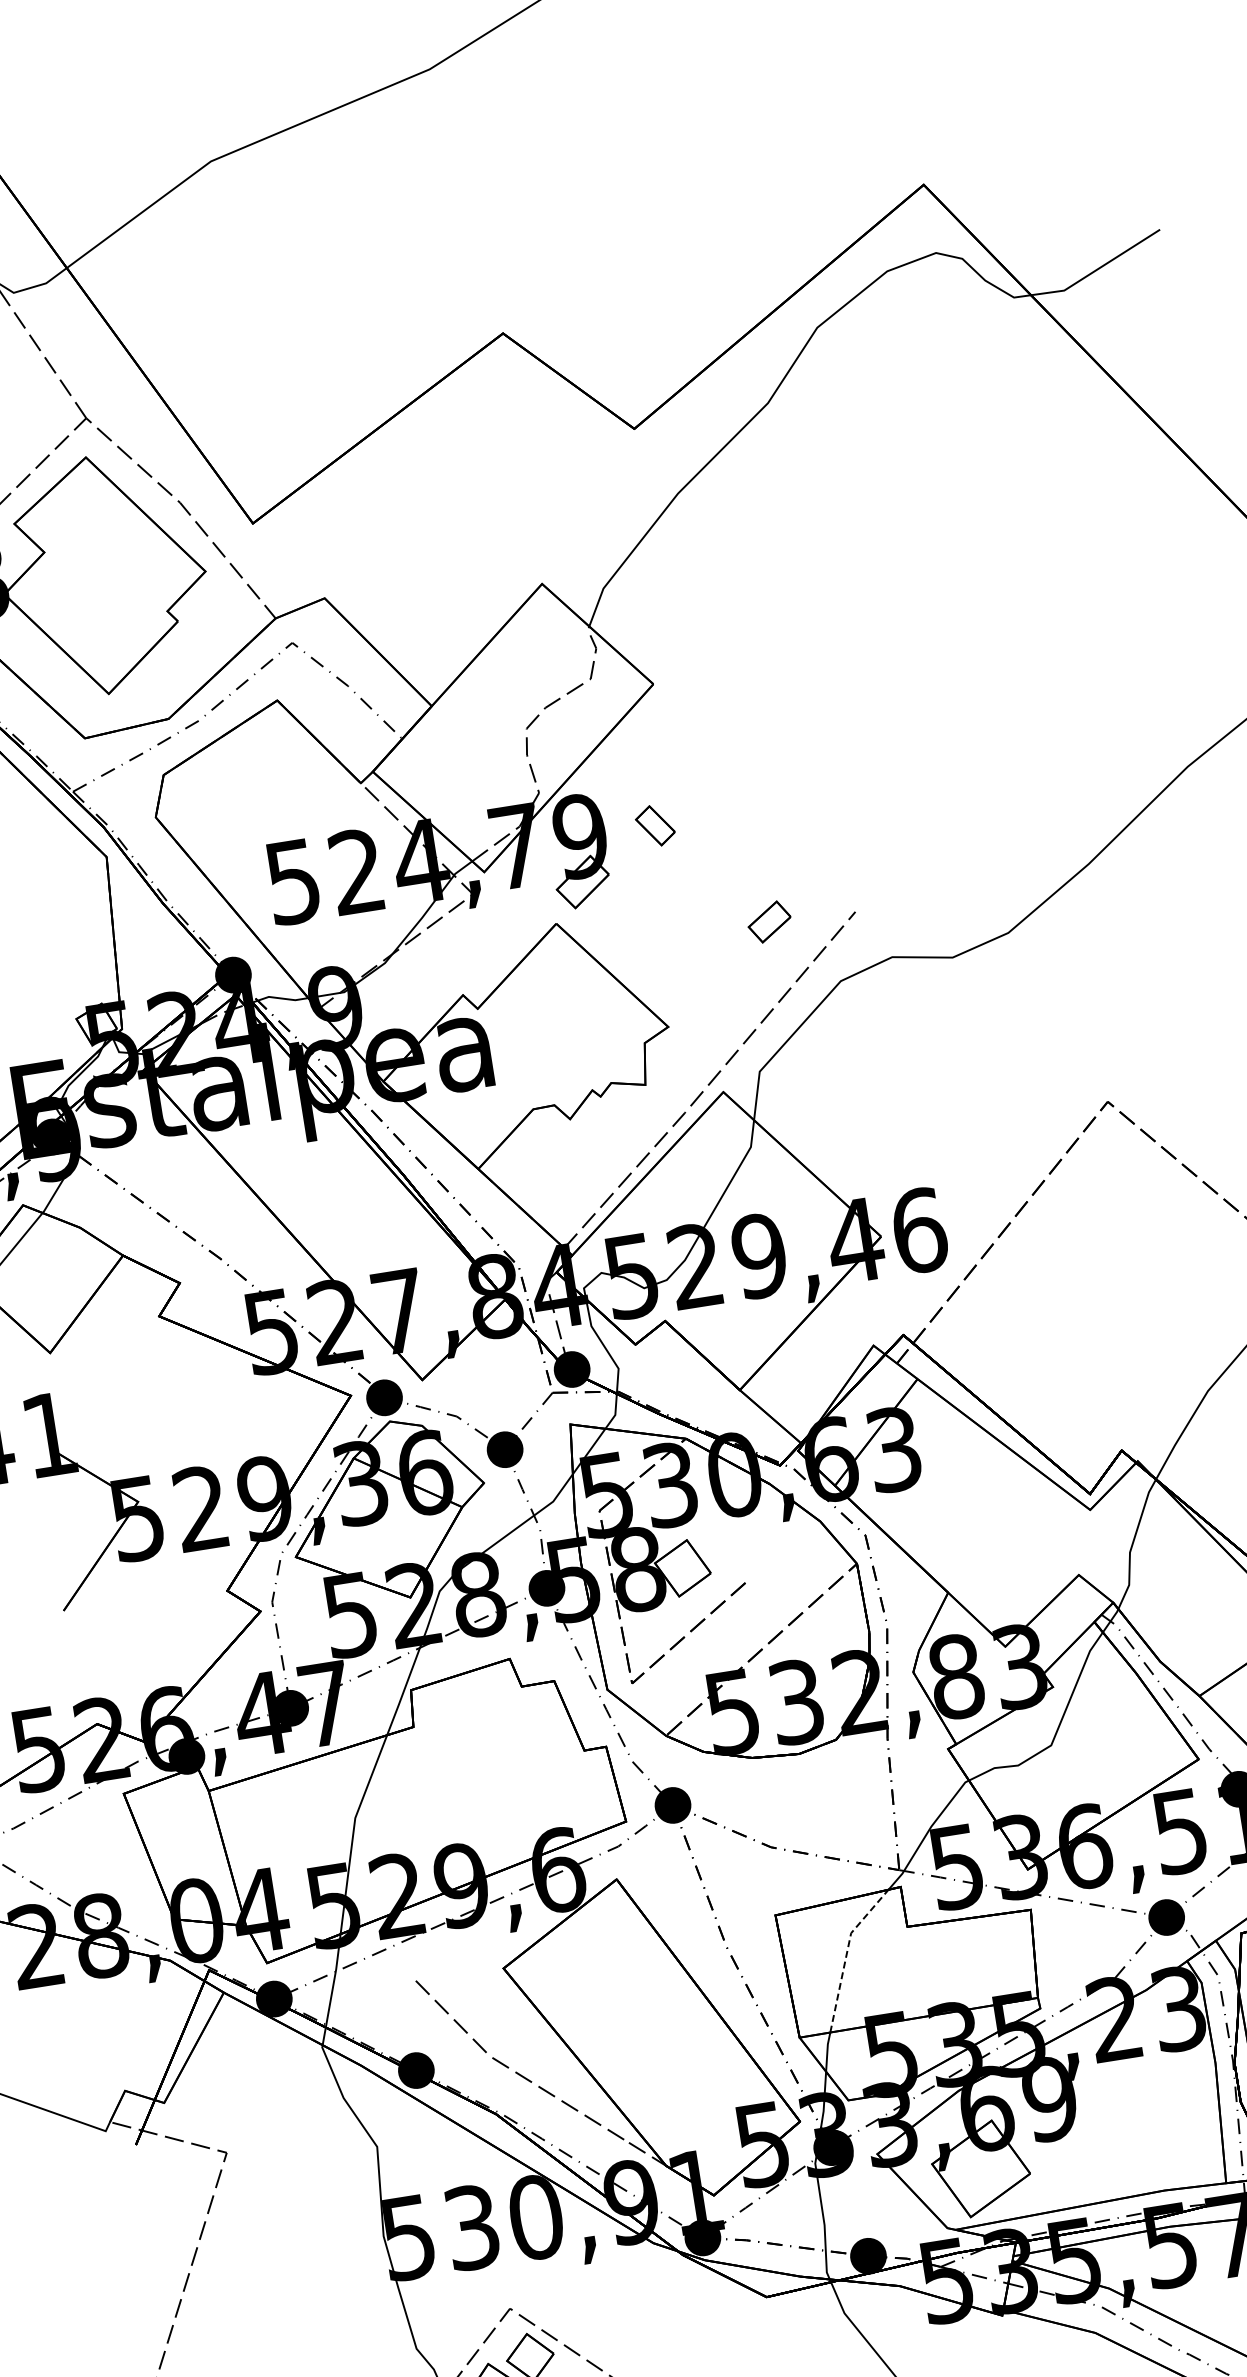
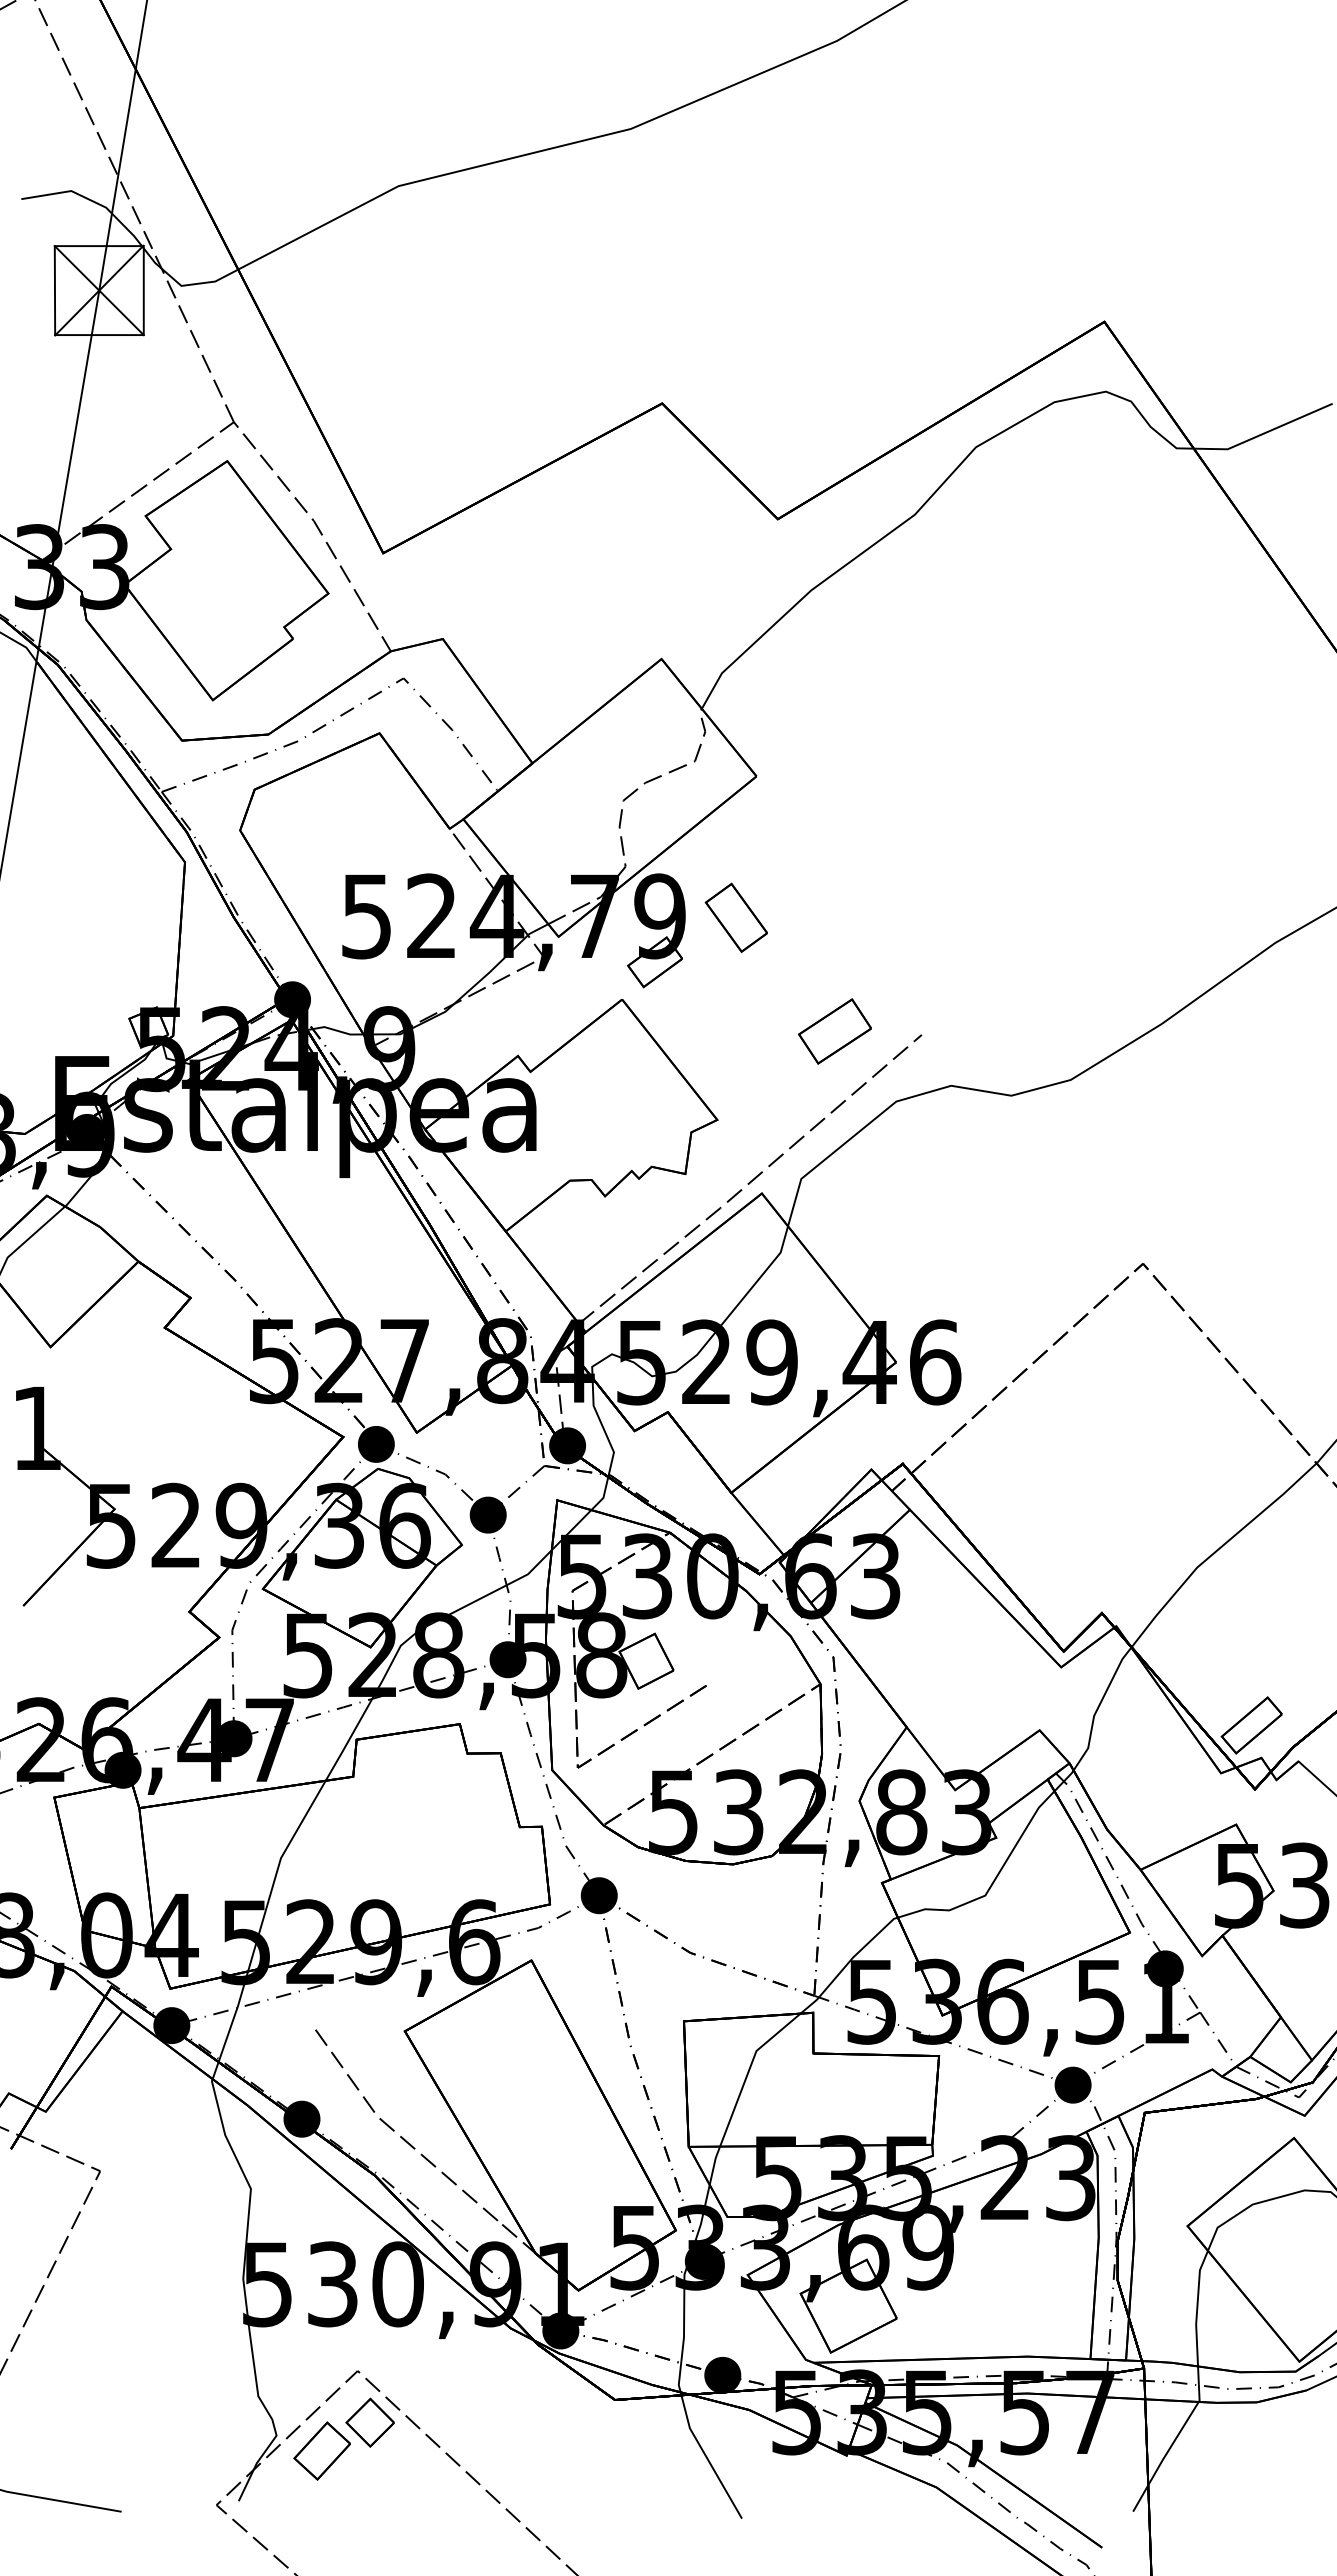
part: (654, 825) -> (735, 917), size x1.67
part: (769, 922) -> (834, 1031), size x1.67
line: (846, 1954) -> (748, 2071), dashed -> solid

